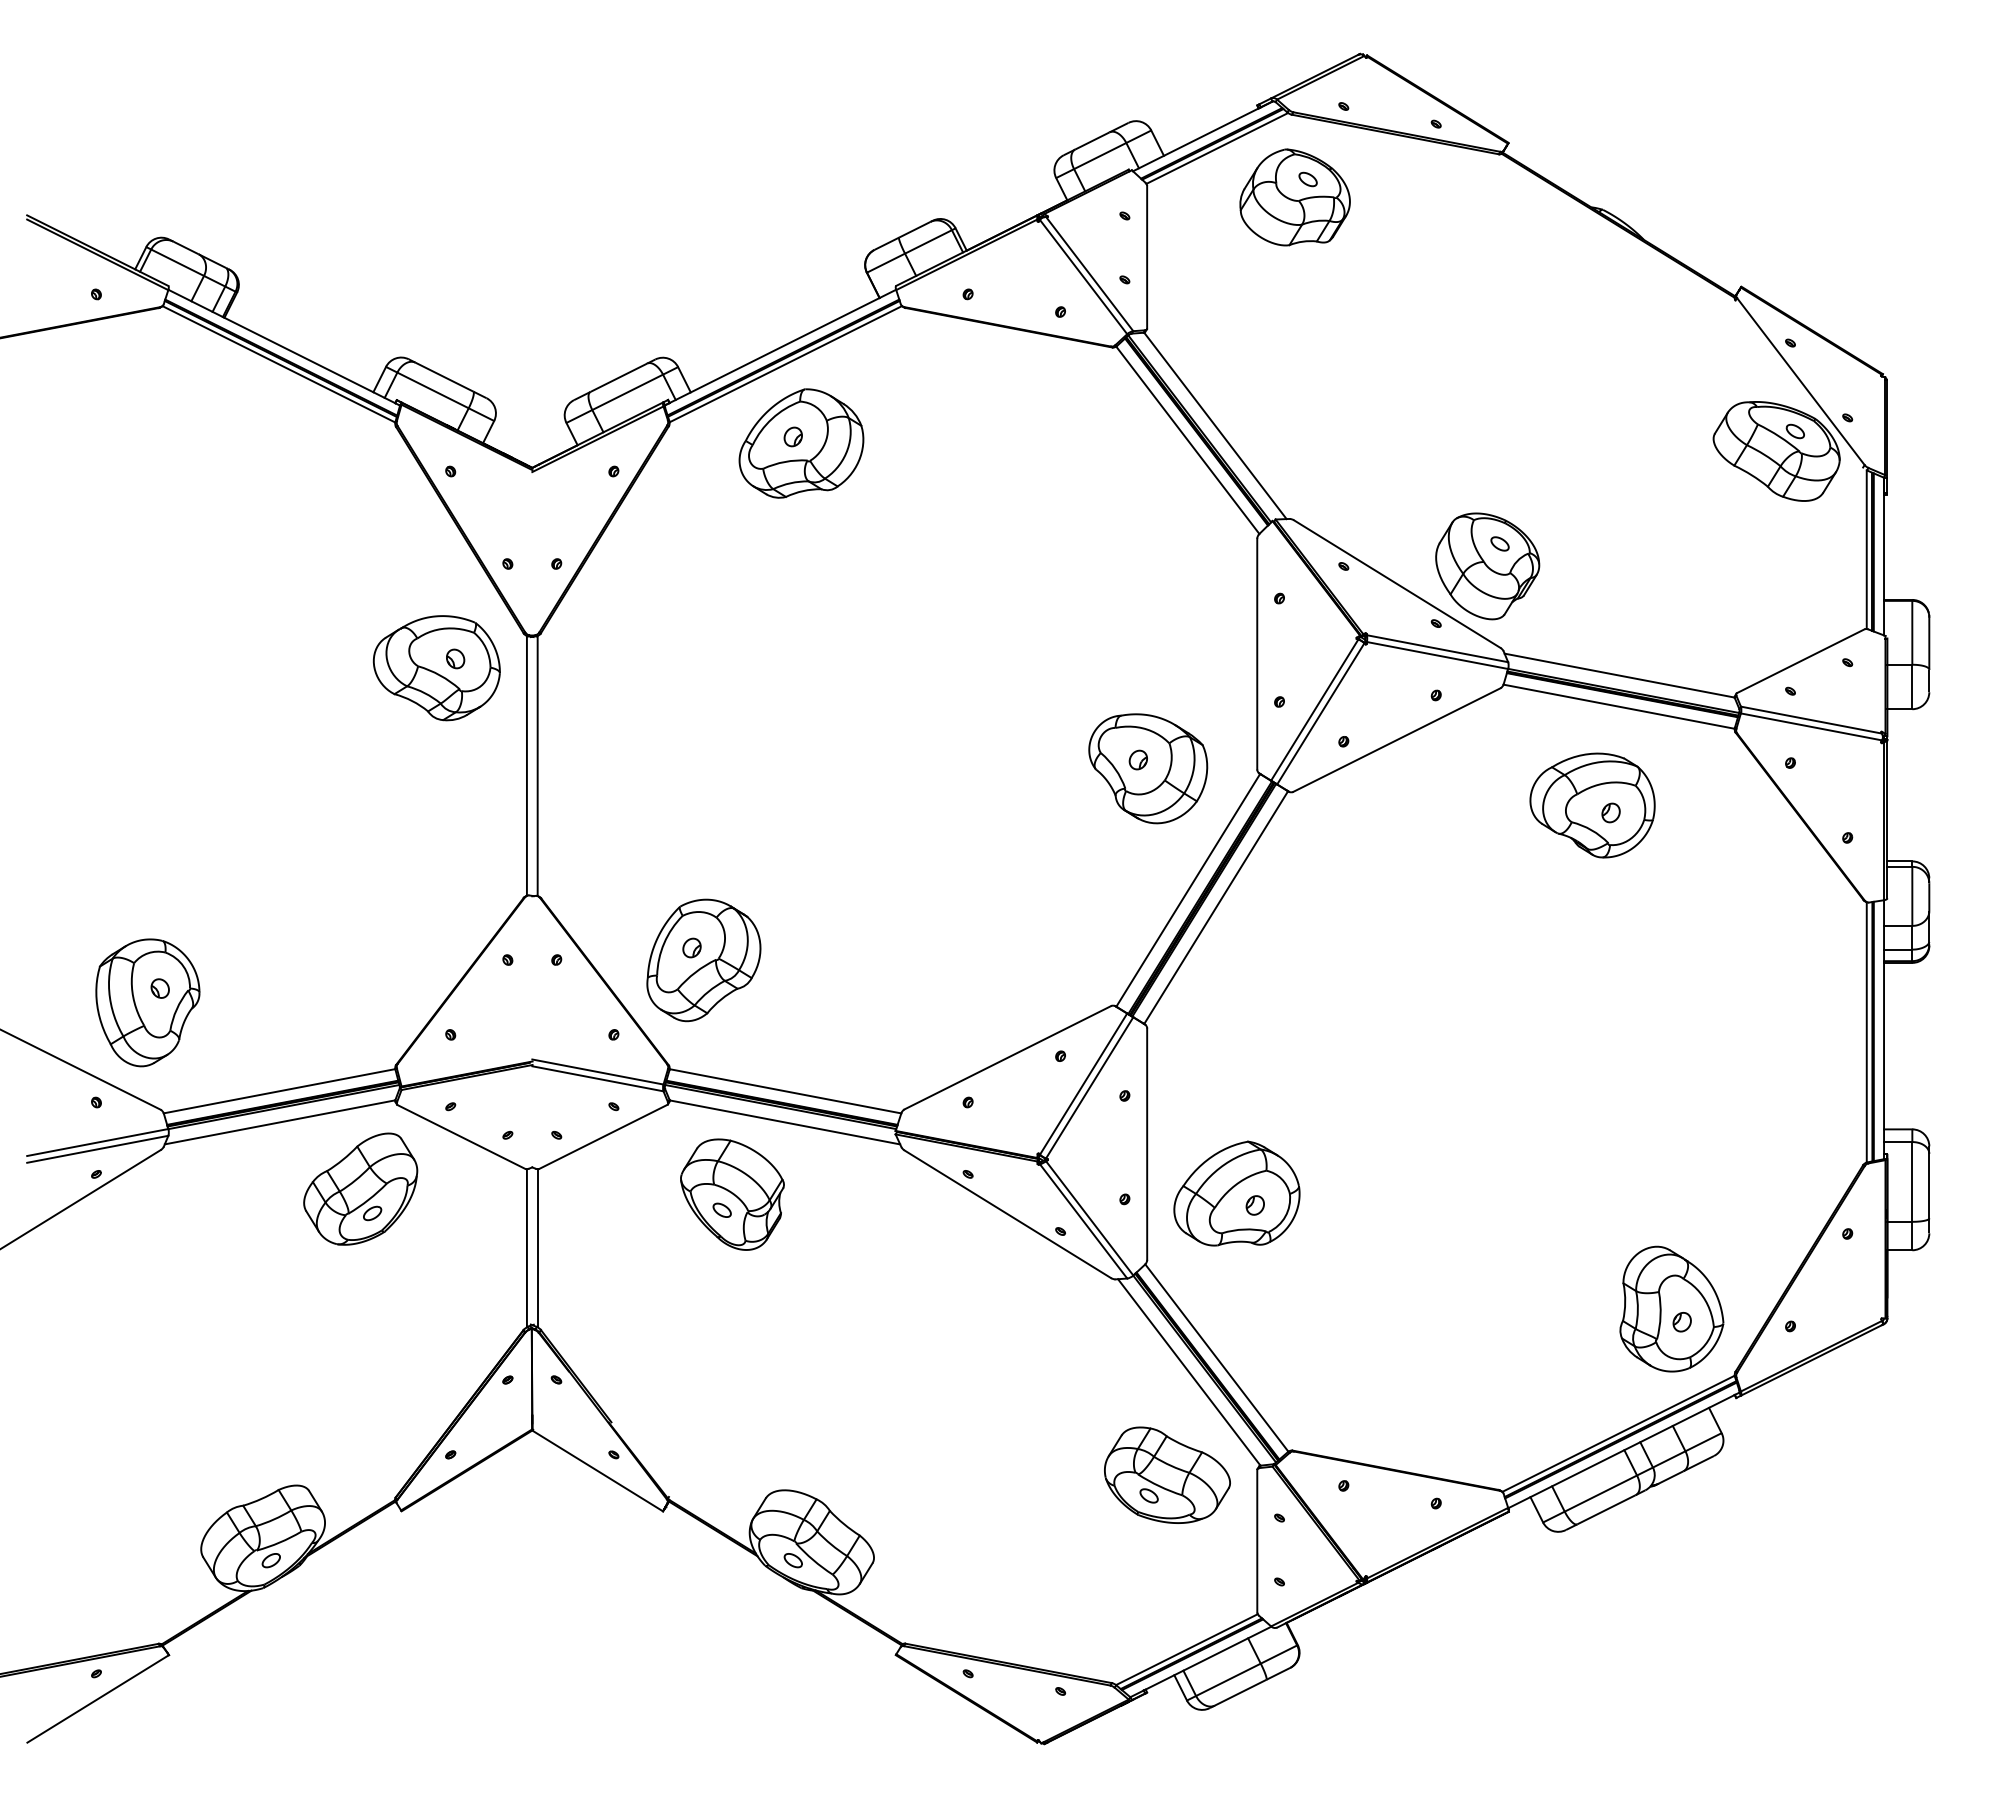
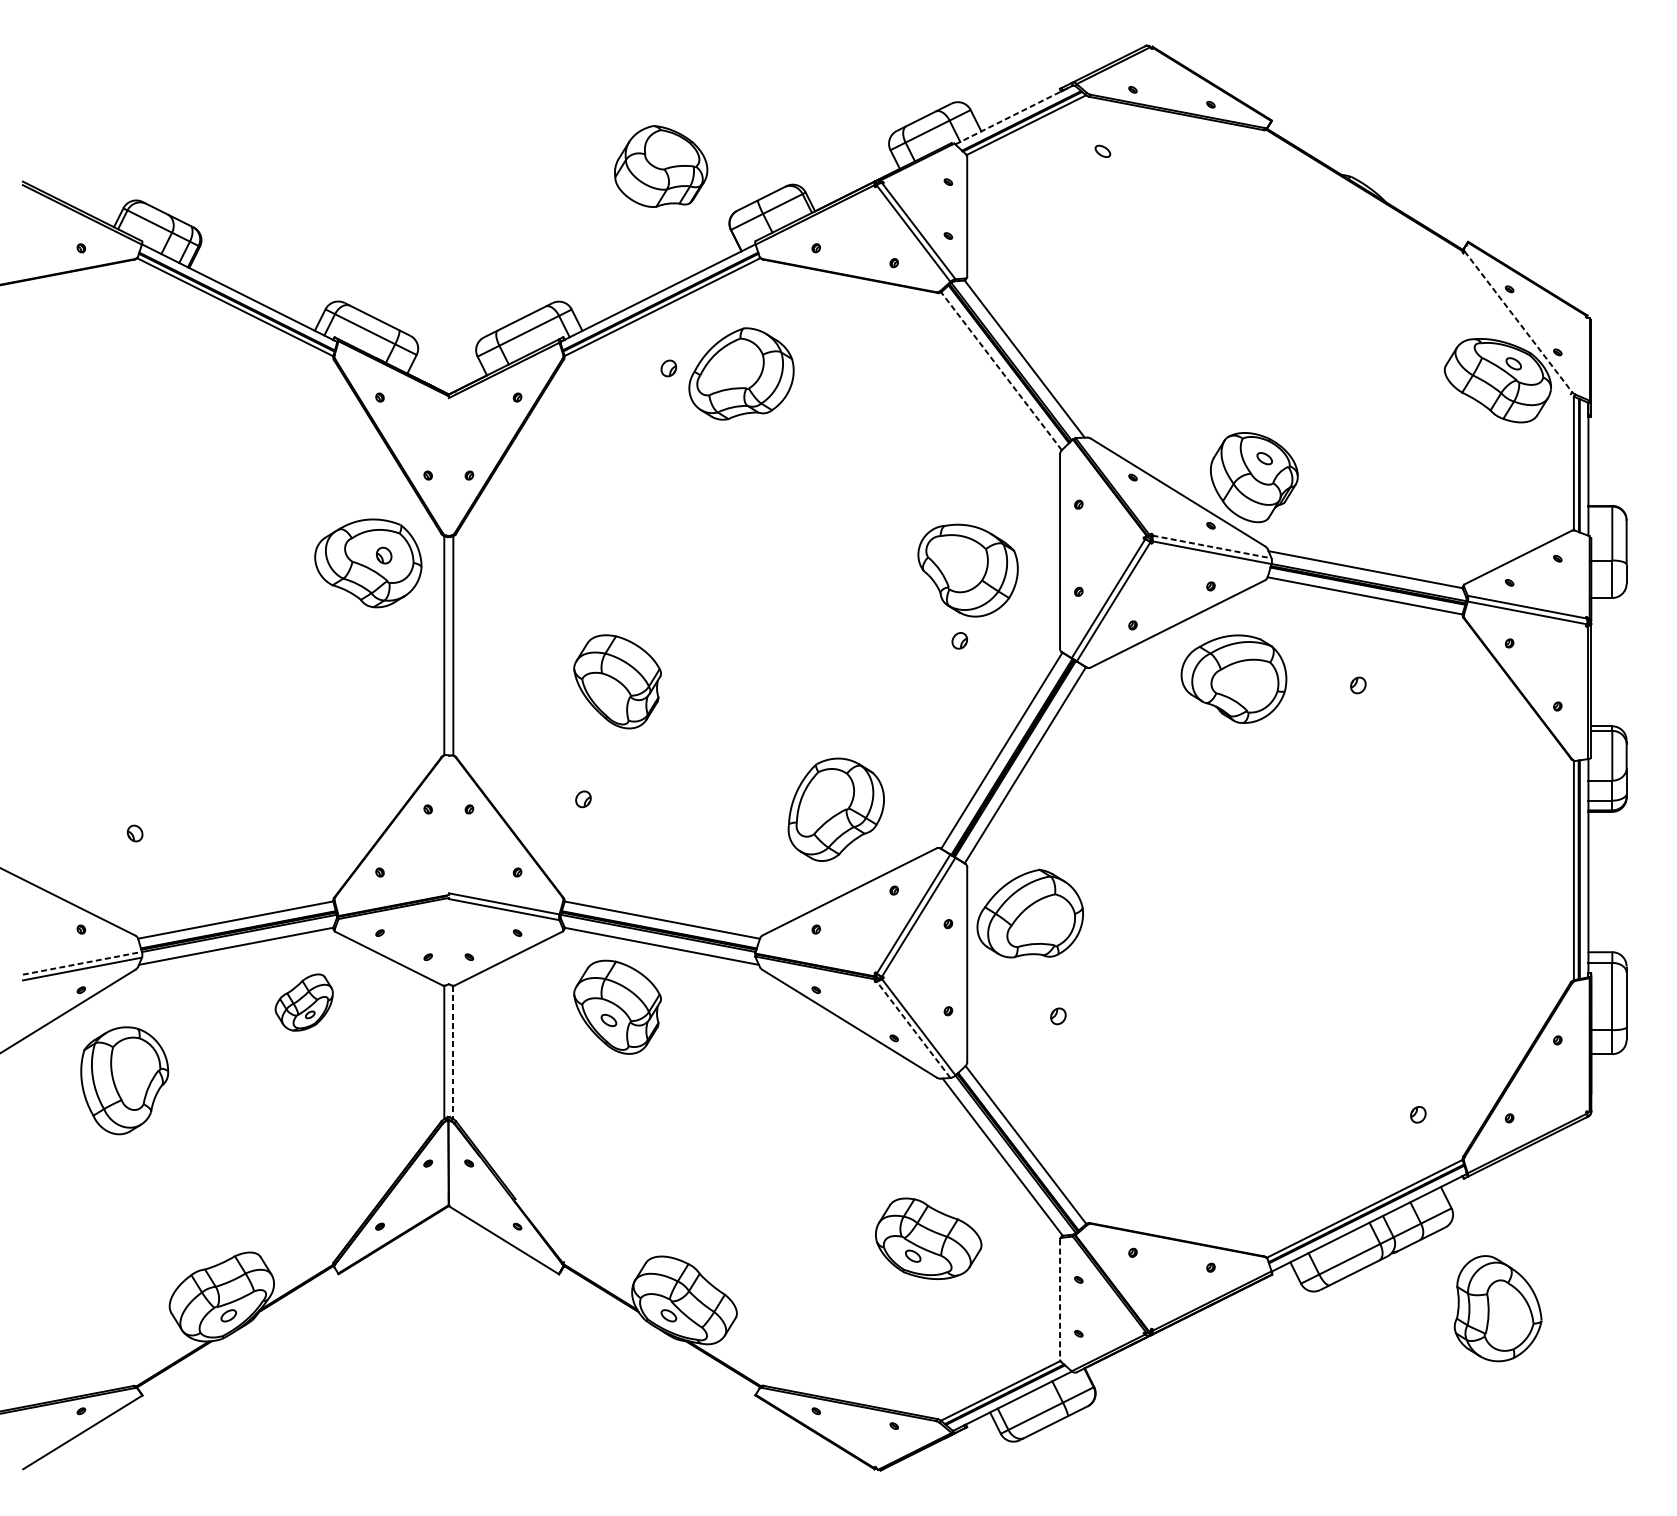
line: (1203, 136) -> (1014, 115), solid -> dashed
part: (1294, 197) -> (660, 166), moved
line: (1801, 381) -> (1518, 321), solid -> dashed
line: (1187, 440) -> (1001, 371), solid -> dashed
part: (801, 443) -> (741, 373), moved
line: (1437, 648) -> (1211, 546), solid -> dashed
part: (1148, 768) -> (968, 570), moved
part: (1592, 805) -> (1233, 679), moved
part: (732, 808) -> (617, 681), added
part: (703, 960) -> (835, 809), moved
part: (147, 1002) -> (124, 1080), moved
line: (97, 1142) -> (82, 963), solid -> dashed
part: (360, 1188) -> (303, 1002), size x0.6
part: (1236, 1193) -> (1029, 913), moved
line: (1083, 1221) -> (913, 1029), solid -> dashed
line: (537, 1248) -> (453, 1052), solid -> dashed
part: (1671, 1308) -> (1497, 1308), moved
part: (1167, 1474) -> (928, 1238), moved
line: (1257, 1541) -> (1060, 1299), solid -> dashed

